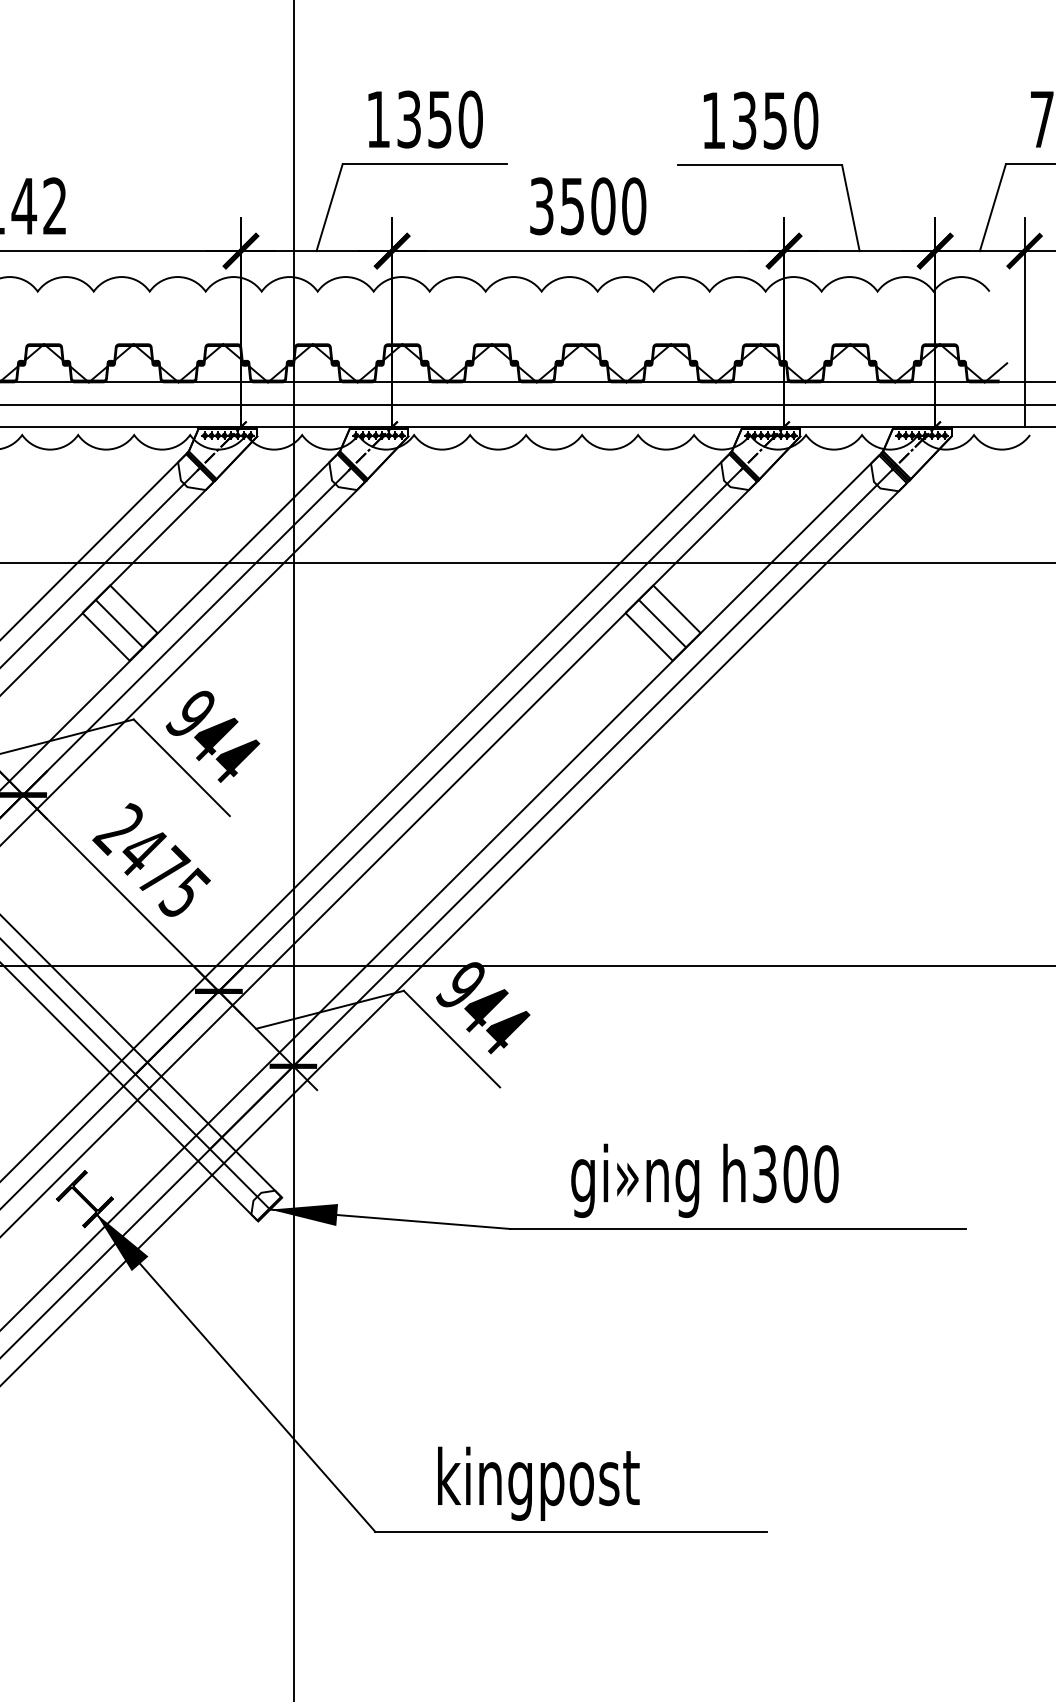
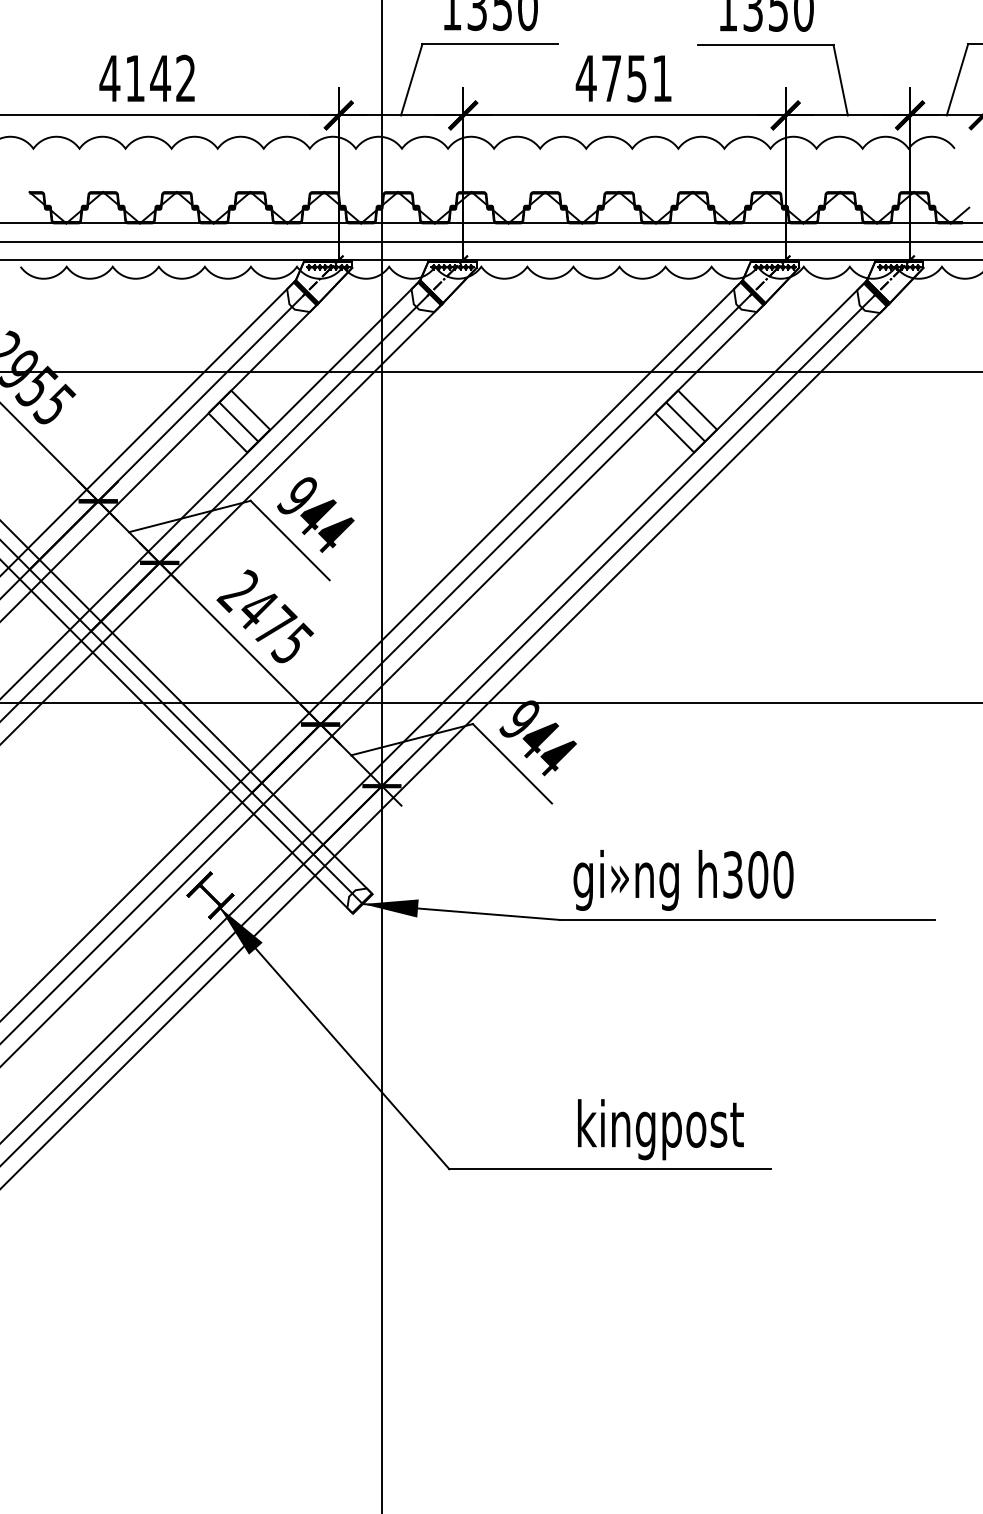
text: (586, 206) -> (623, 78), 3500 -> 4751
text: (704, 1180) -> (683, 880), moved
text: (538, 1483) -> (660, 1129), moved

